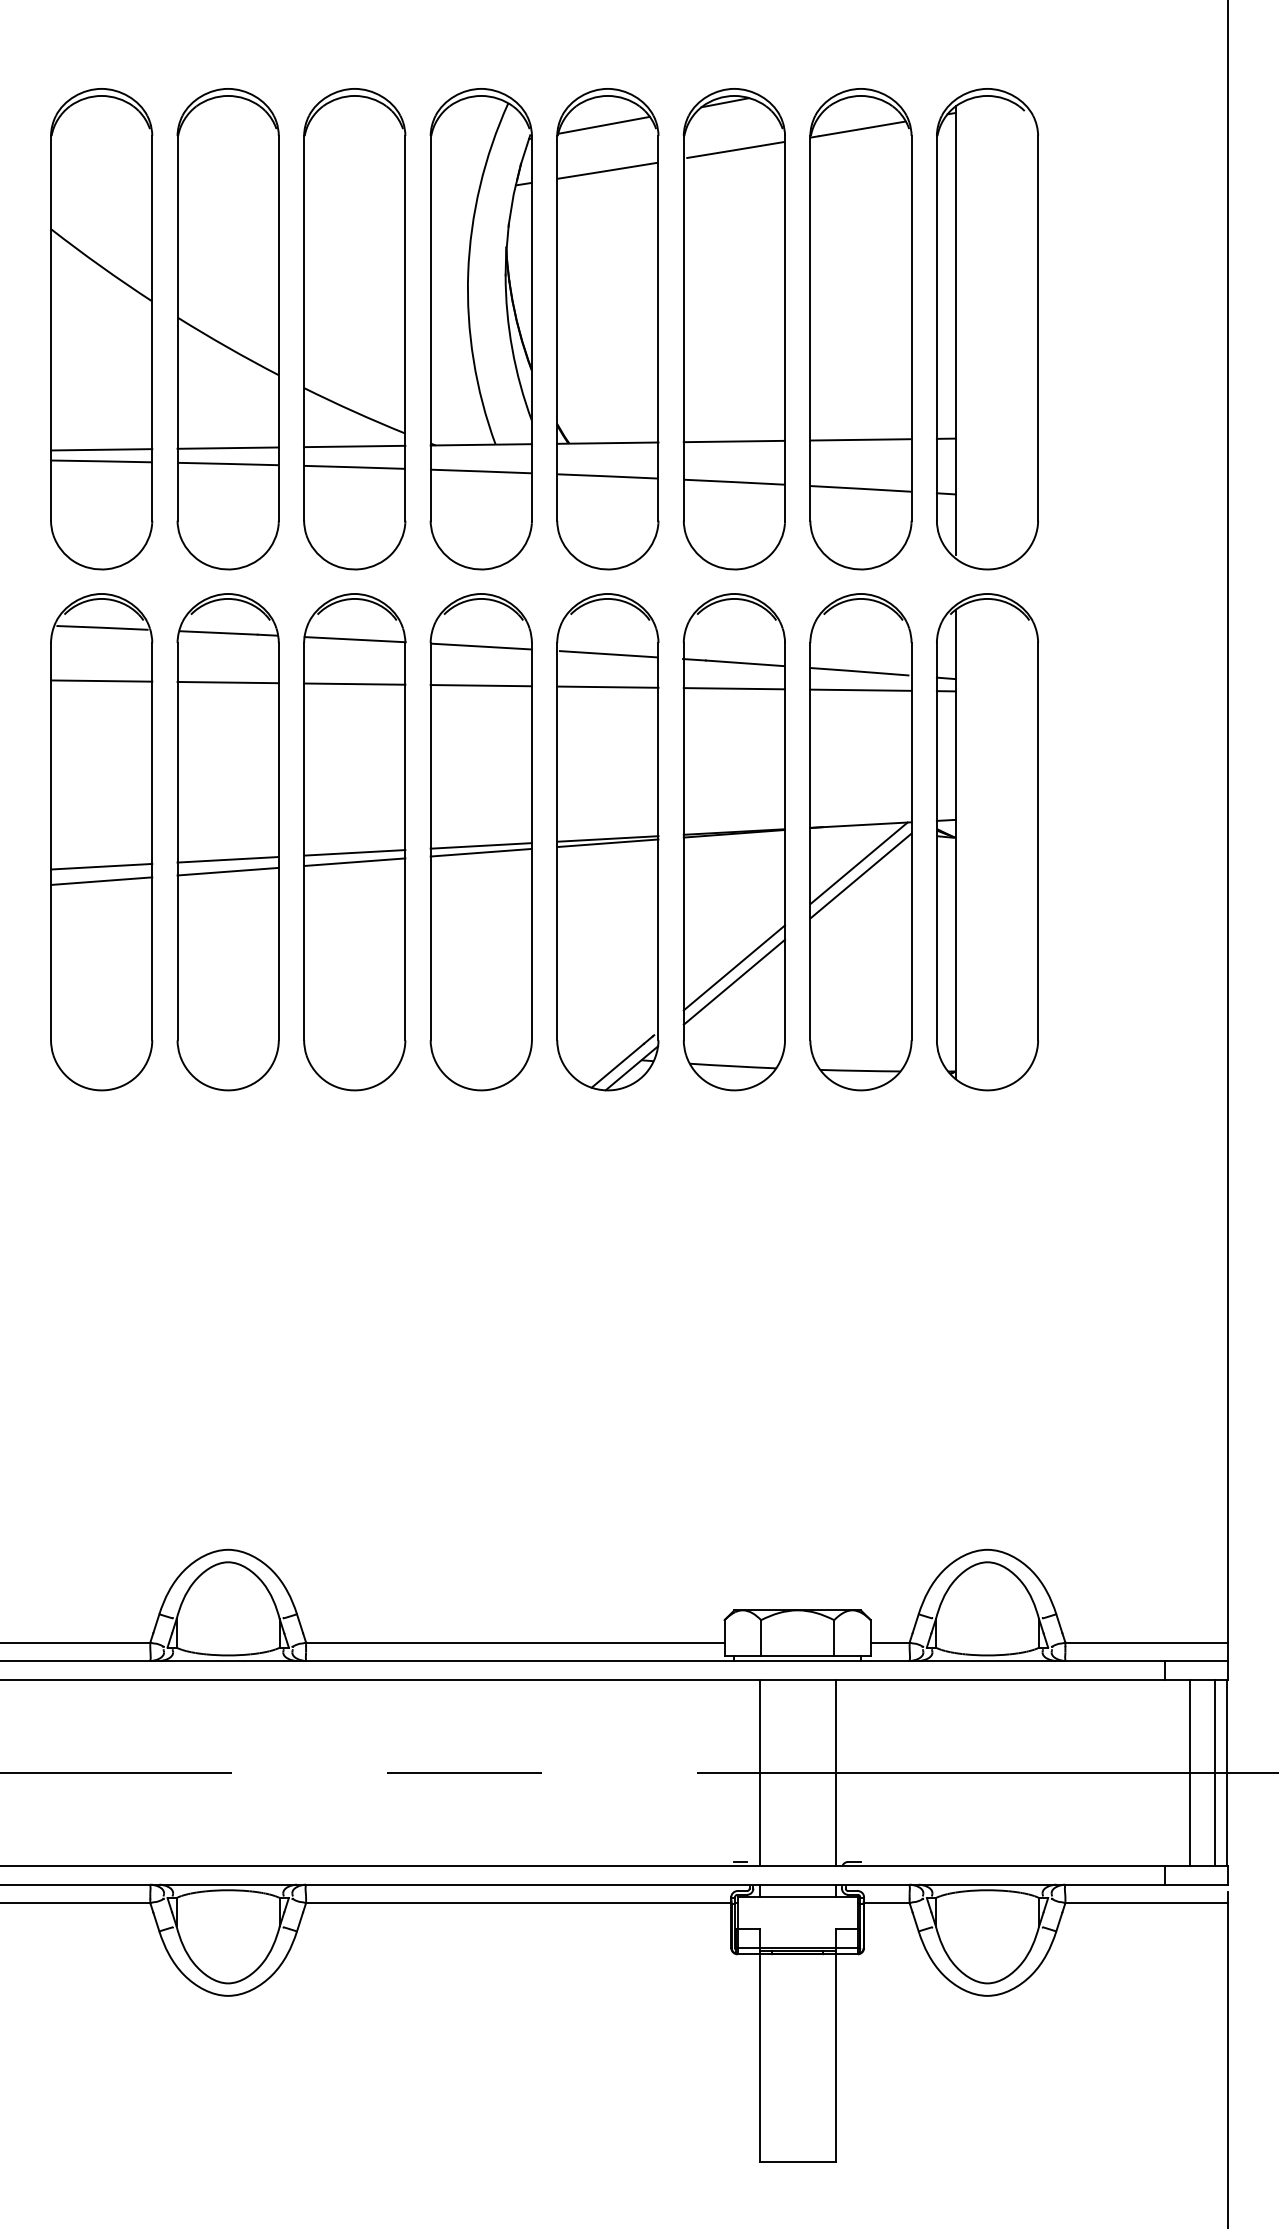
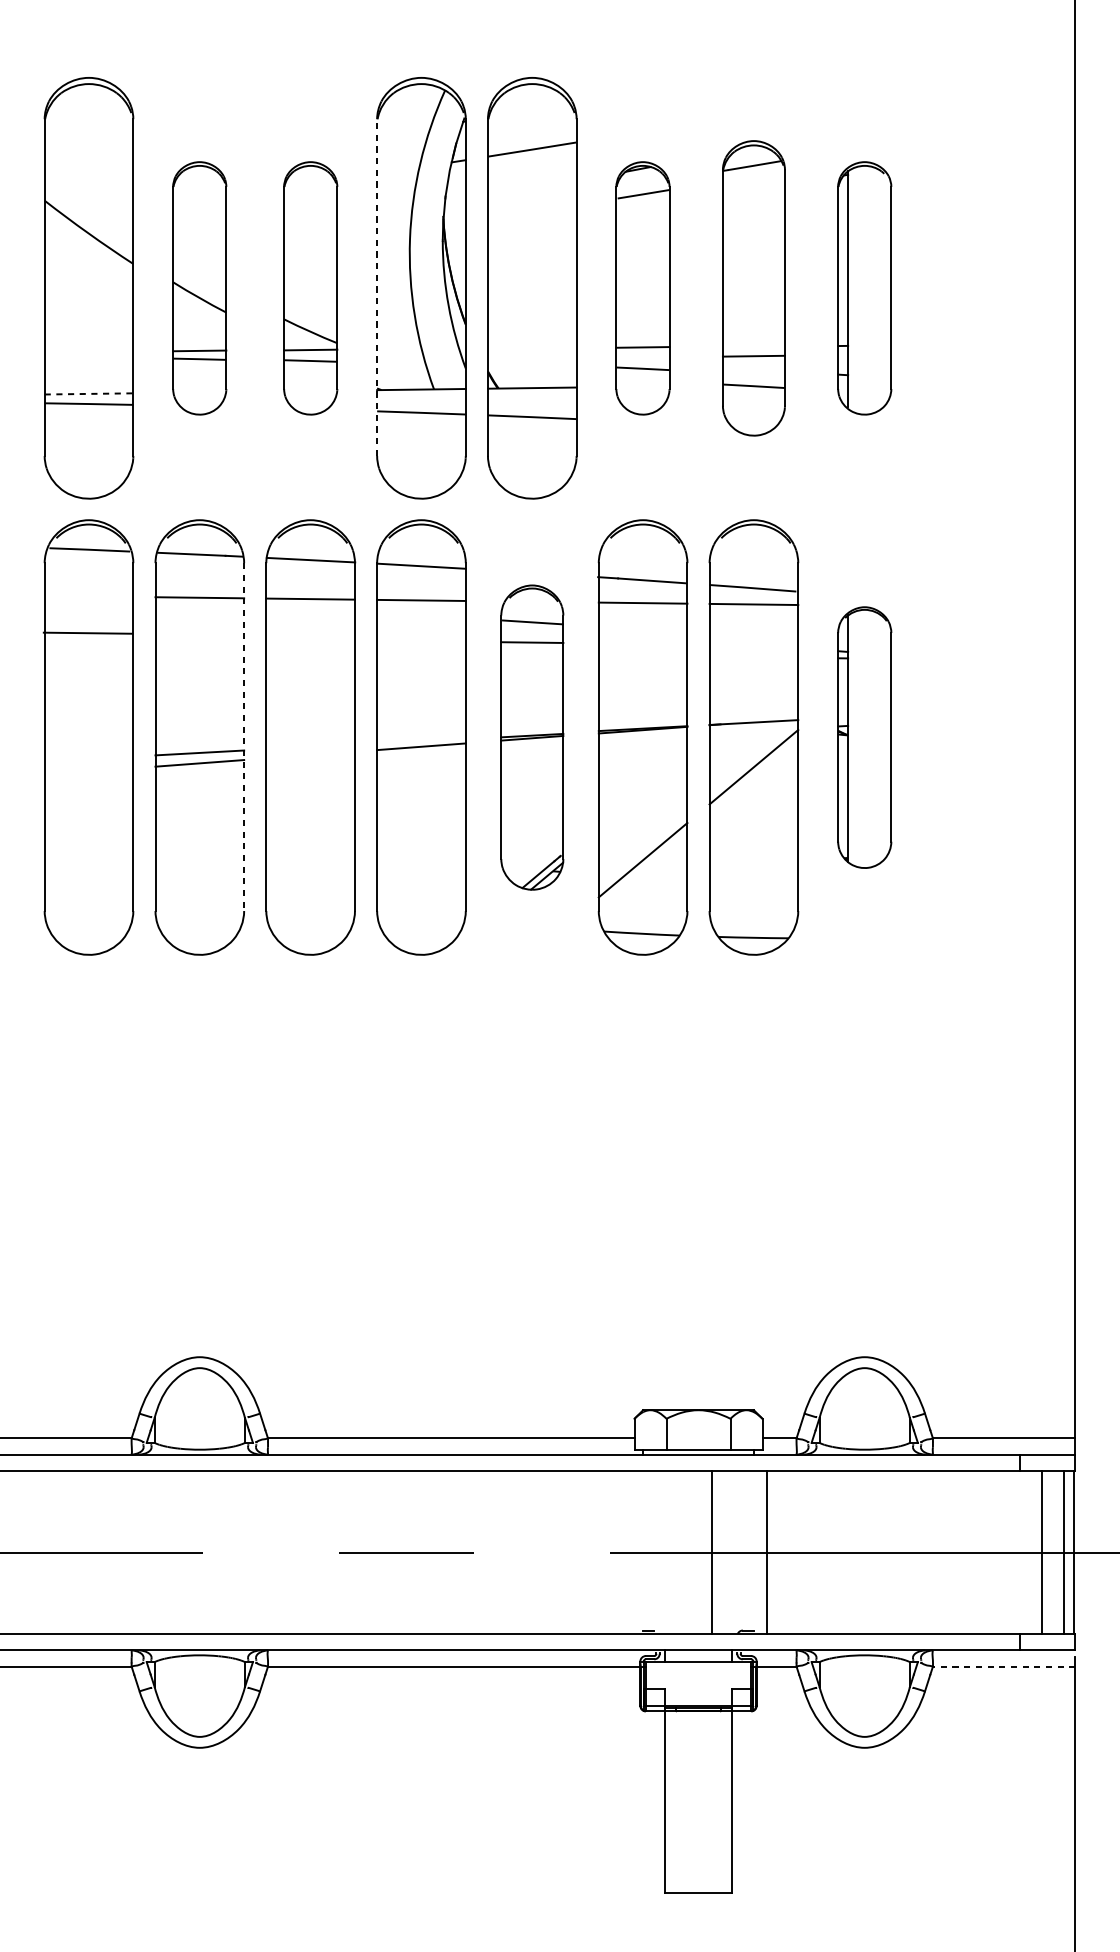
line: (603, 124) -> (528, 109), removed
line: (430, 327) -> (376, 286), solid -> dashed
part: (227, 329) -> (199, 288), size x0.6
part: (354, 329) -> (310, 288), size x0.6
part: (733, 329) -> (642, 288), size x0.6
part: (860, 329) -> (753, 288), size x0.7
part: (987, 329) -> (864, 288), size x0.6
line: (101, 449) -> (88, 393), solid -> dashed
line: (101, 680) -> (87, 632), moved
line: (278, 841) -> (243, 736), solid -> dashed
part: (607, 842) -> (531, 737), size x0.7
part: (987, 842) -> (864, 737), size x0.6
line: (480, 845) -> (420, 740), removed
line: (354, 852) -> (310, 746), removed
line: (354, 862) -> (310, 755), removed
line: (858, 863) -> (751, 756), removed
line: (101, 866) -> (88, 758), removed
line: (101, 880) -> (88, 771), removed
line: (734, 967) -> (643, 847), removed
line: (759, 1772) -> (711, 1552), moved
line: (835, 1772) -> (766, 1552), moved
line: (1146, 1903) -> (1003, 1666), solid -> dashed

